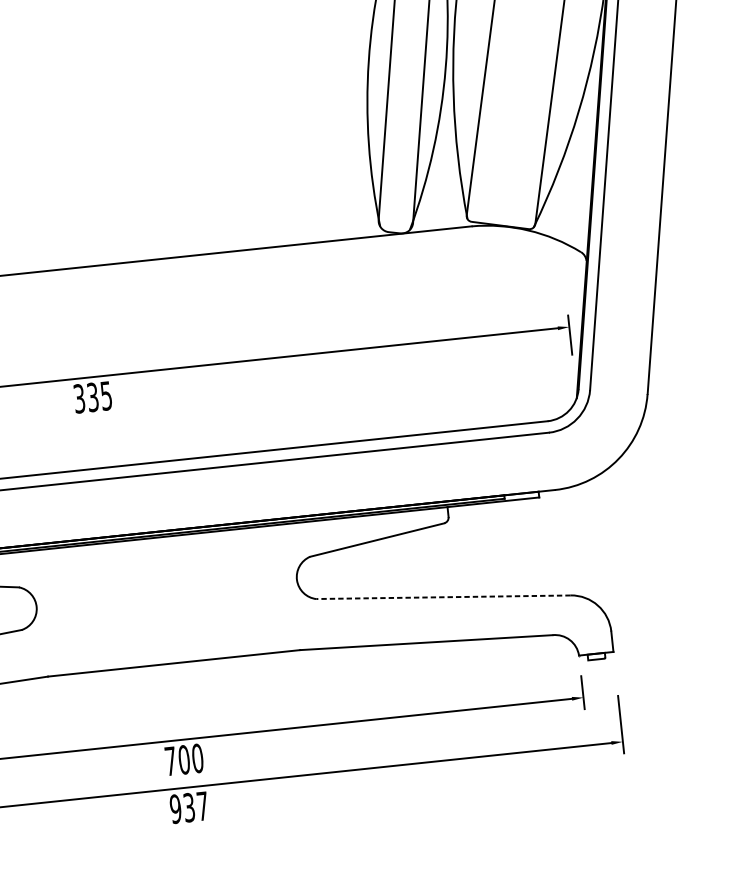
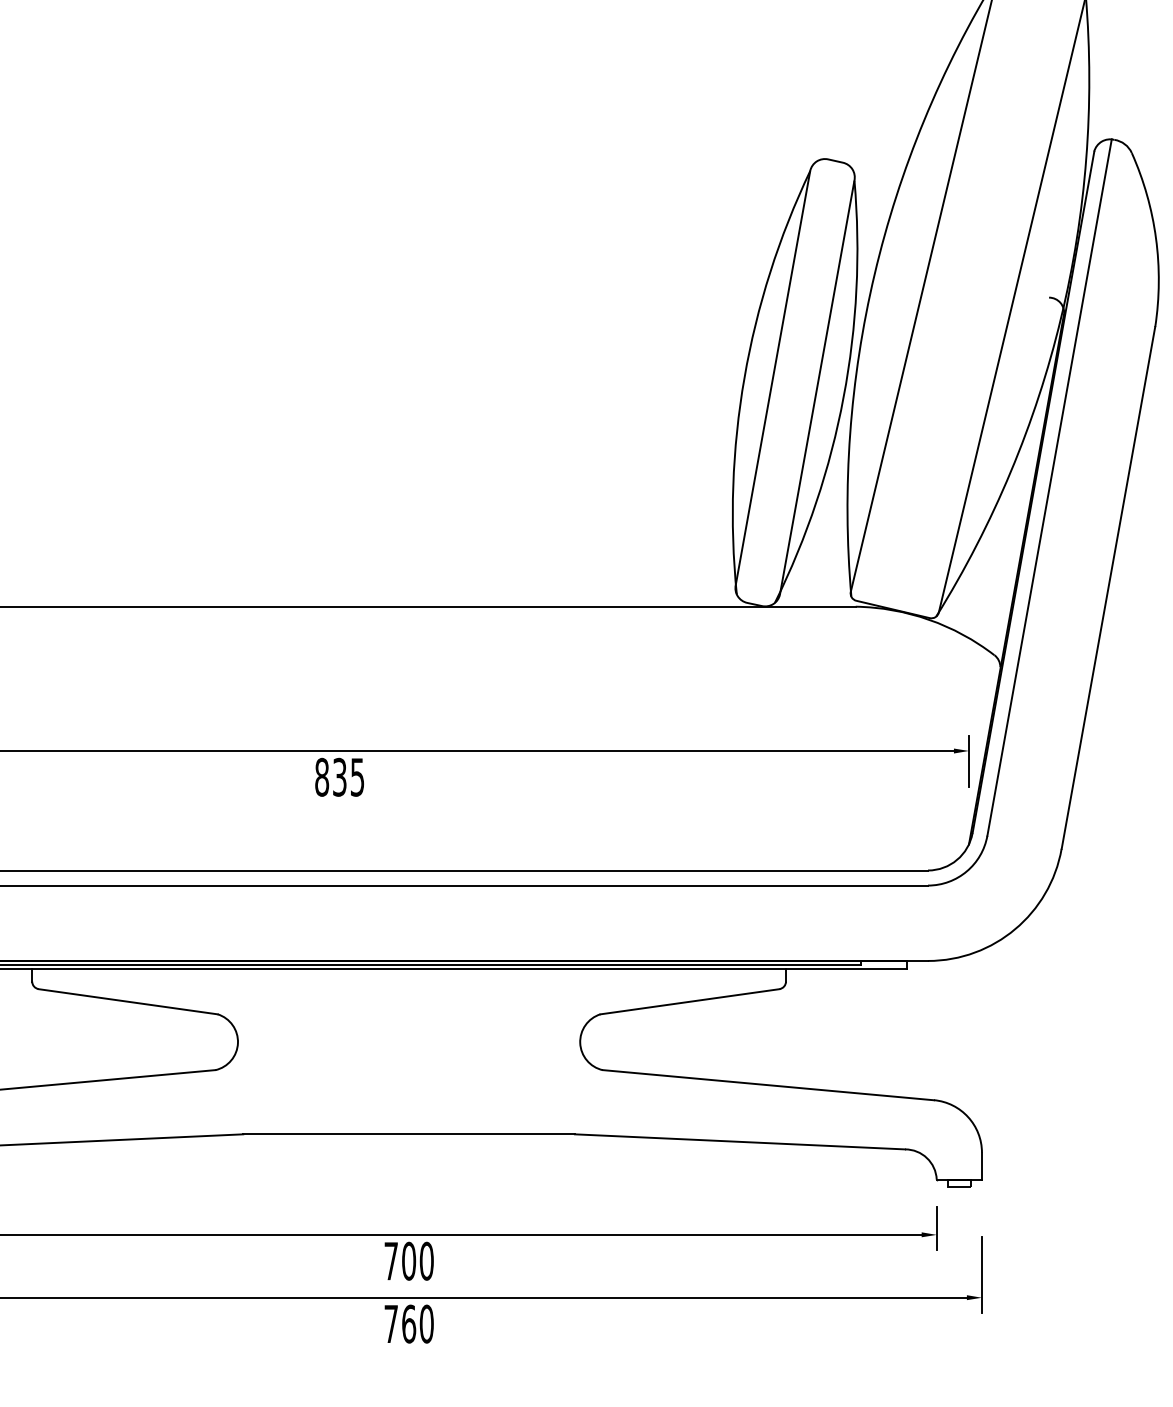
text: (79, 398) -> (322, 777), 335 -> 835
line: (442, 597) -> (767, 1085), dashed -> solid
text: (188, 807) -> (408, 1323), 937 -> 760

